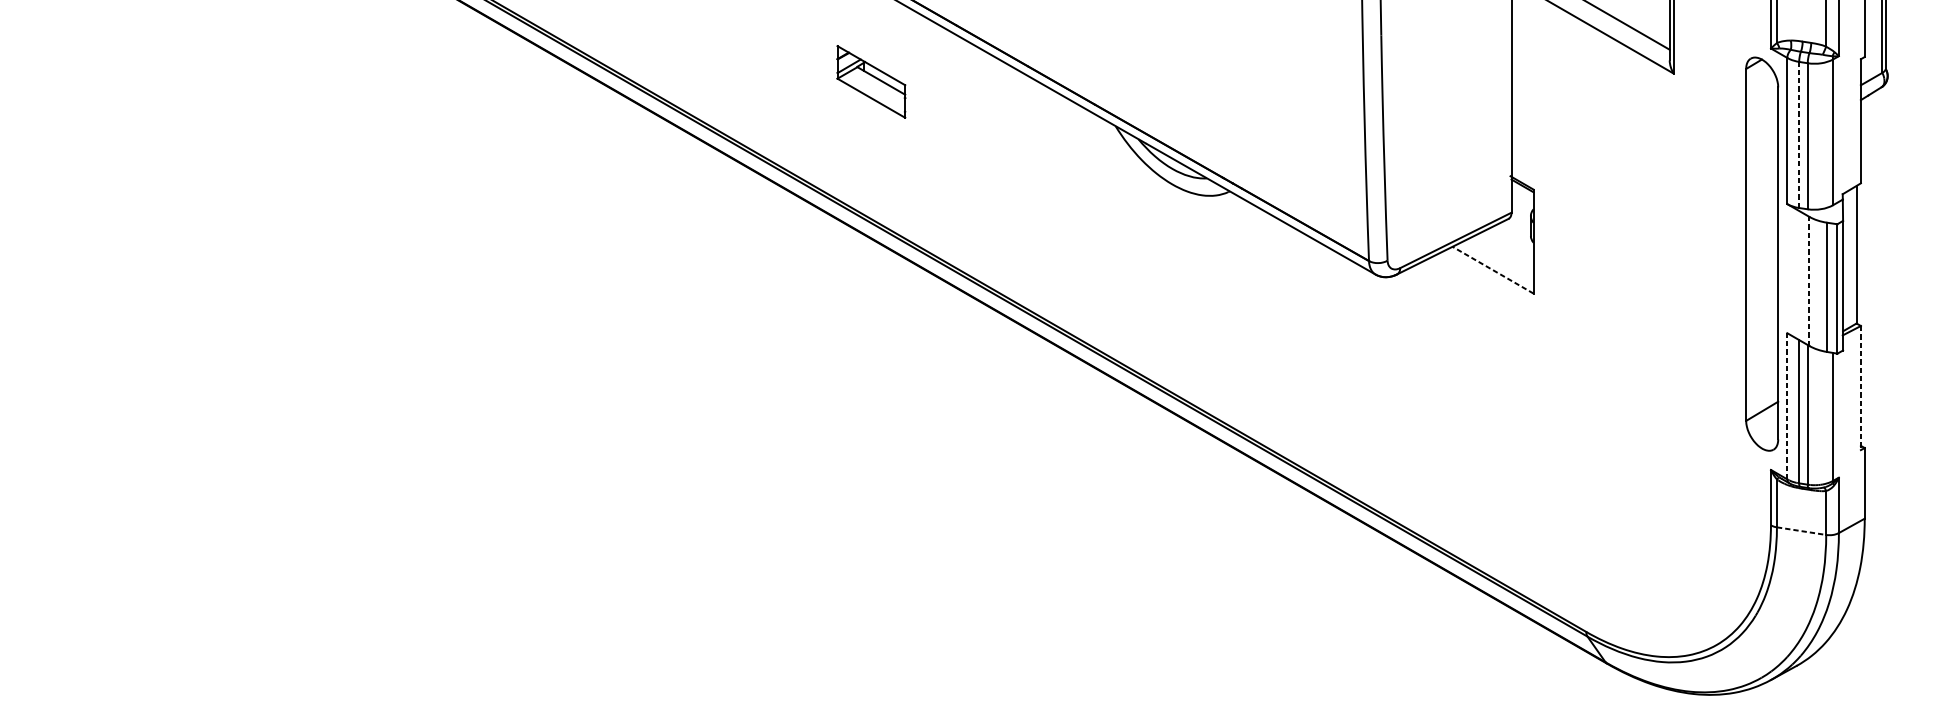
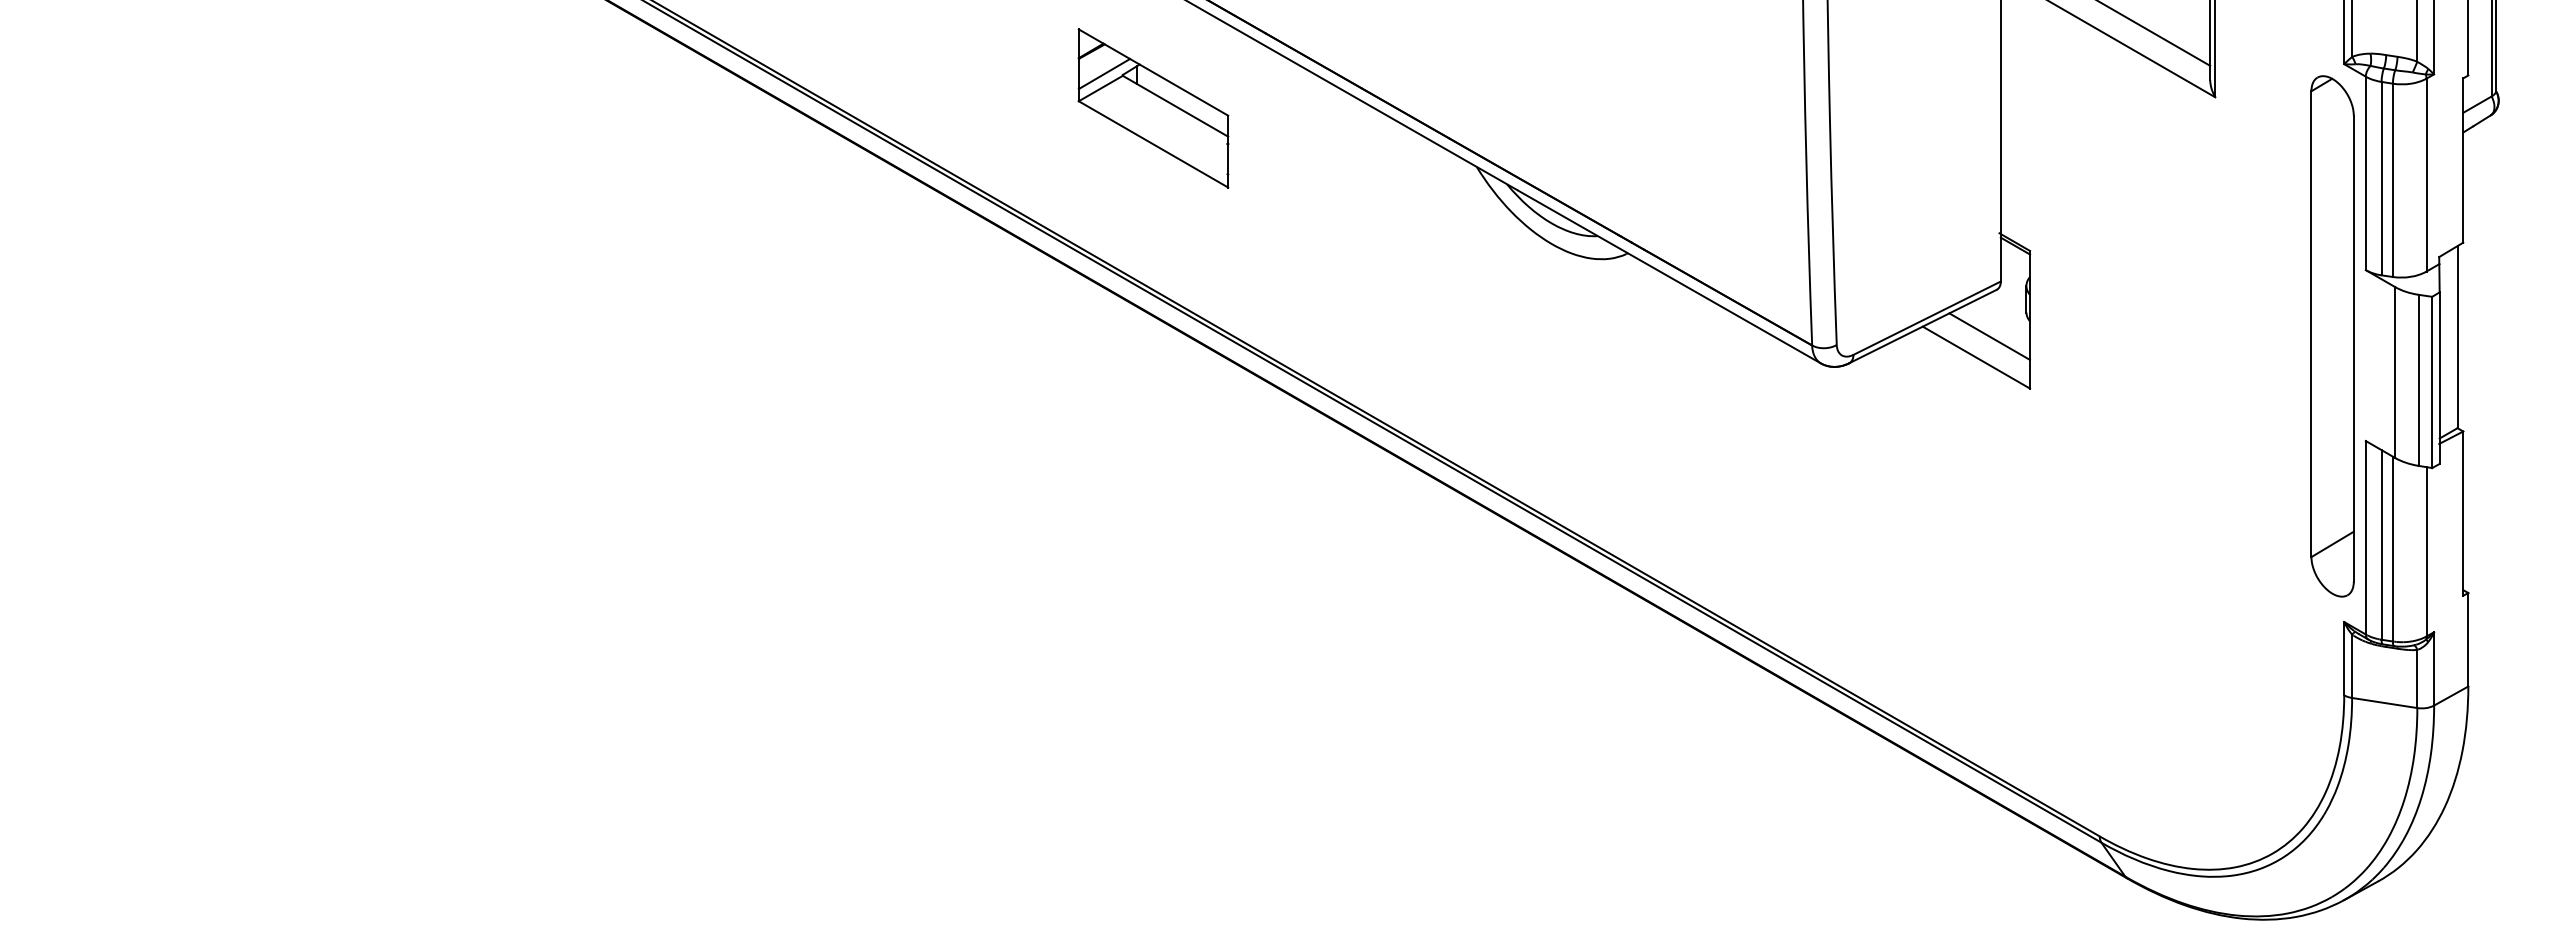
part: (871, 81) -> (1153, 108), size x1.67
line: (1799, 134) -> (2381, 178), dashed -> solid
line: (1502, 254) -> (1989, 336), added
line: (1493, 270) -> (1976, 357), dashed -> solid
line: (1809, 280) -> (2395, 371), dashed -> solid
line: (1861, 388) -> (2463, 514), dashed -> solid
line: (1787, 406) -> (2365, 537), dashed -> solid
line: (1801, 531) -> (2384, 703), dashed -> solid

